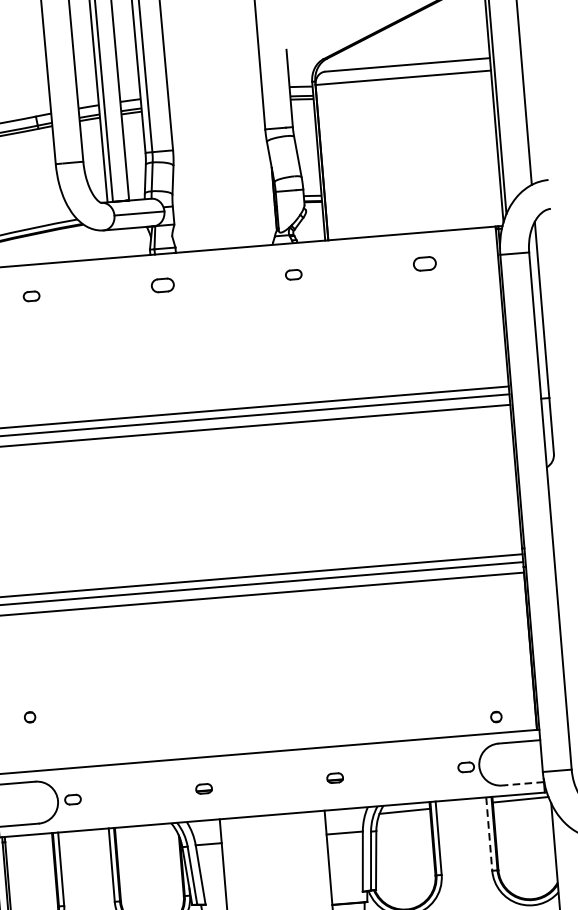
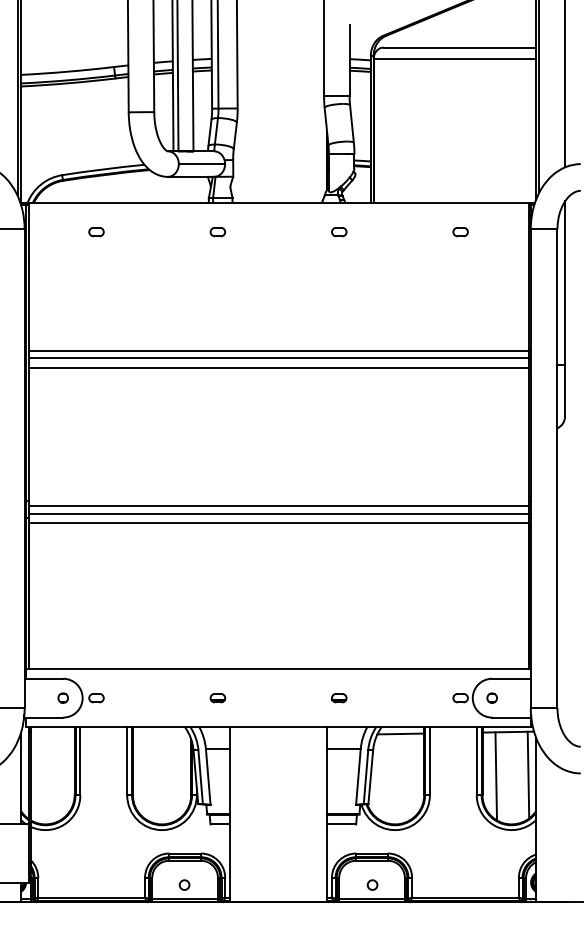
part: (424, 264) -> (460, 232), size x0.71
part: (162, 286) -> (217, 232), size x0.71
circle: (29, 716) -> (62, 697), moved
circle: (495, 716) -> (491, 697), moved
line: (522, 783) -> (511, 717), dashed -> solid
line: (488, 834) -> (476, 761), dashed -> solid
line: (546, 843) -> (528, 774), added
line: (511, 848) -> (496, 776), added

